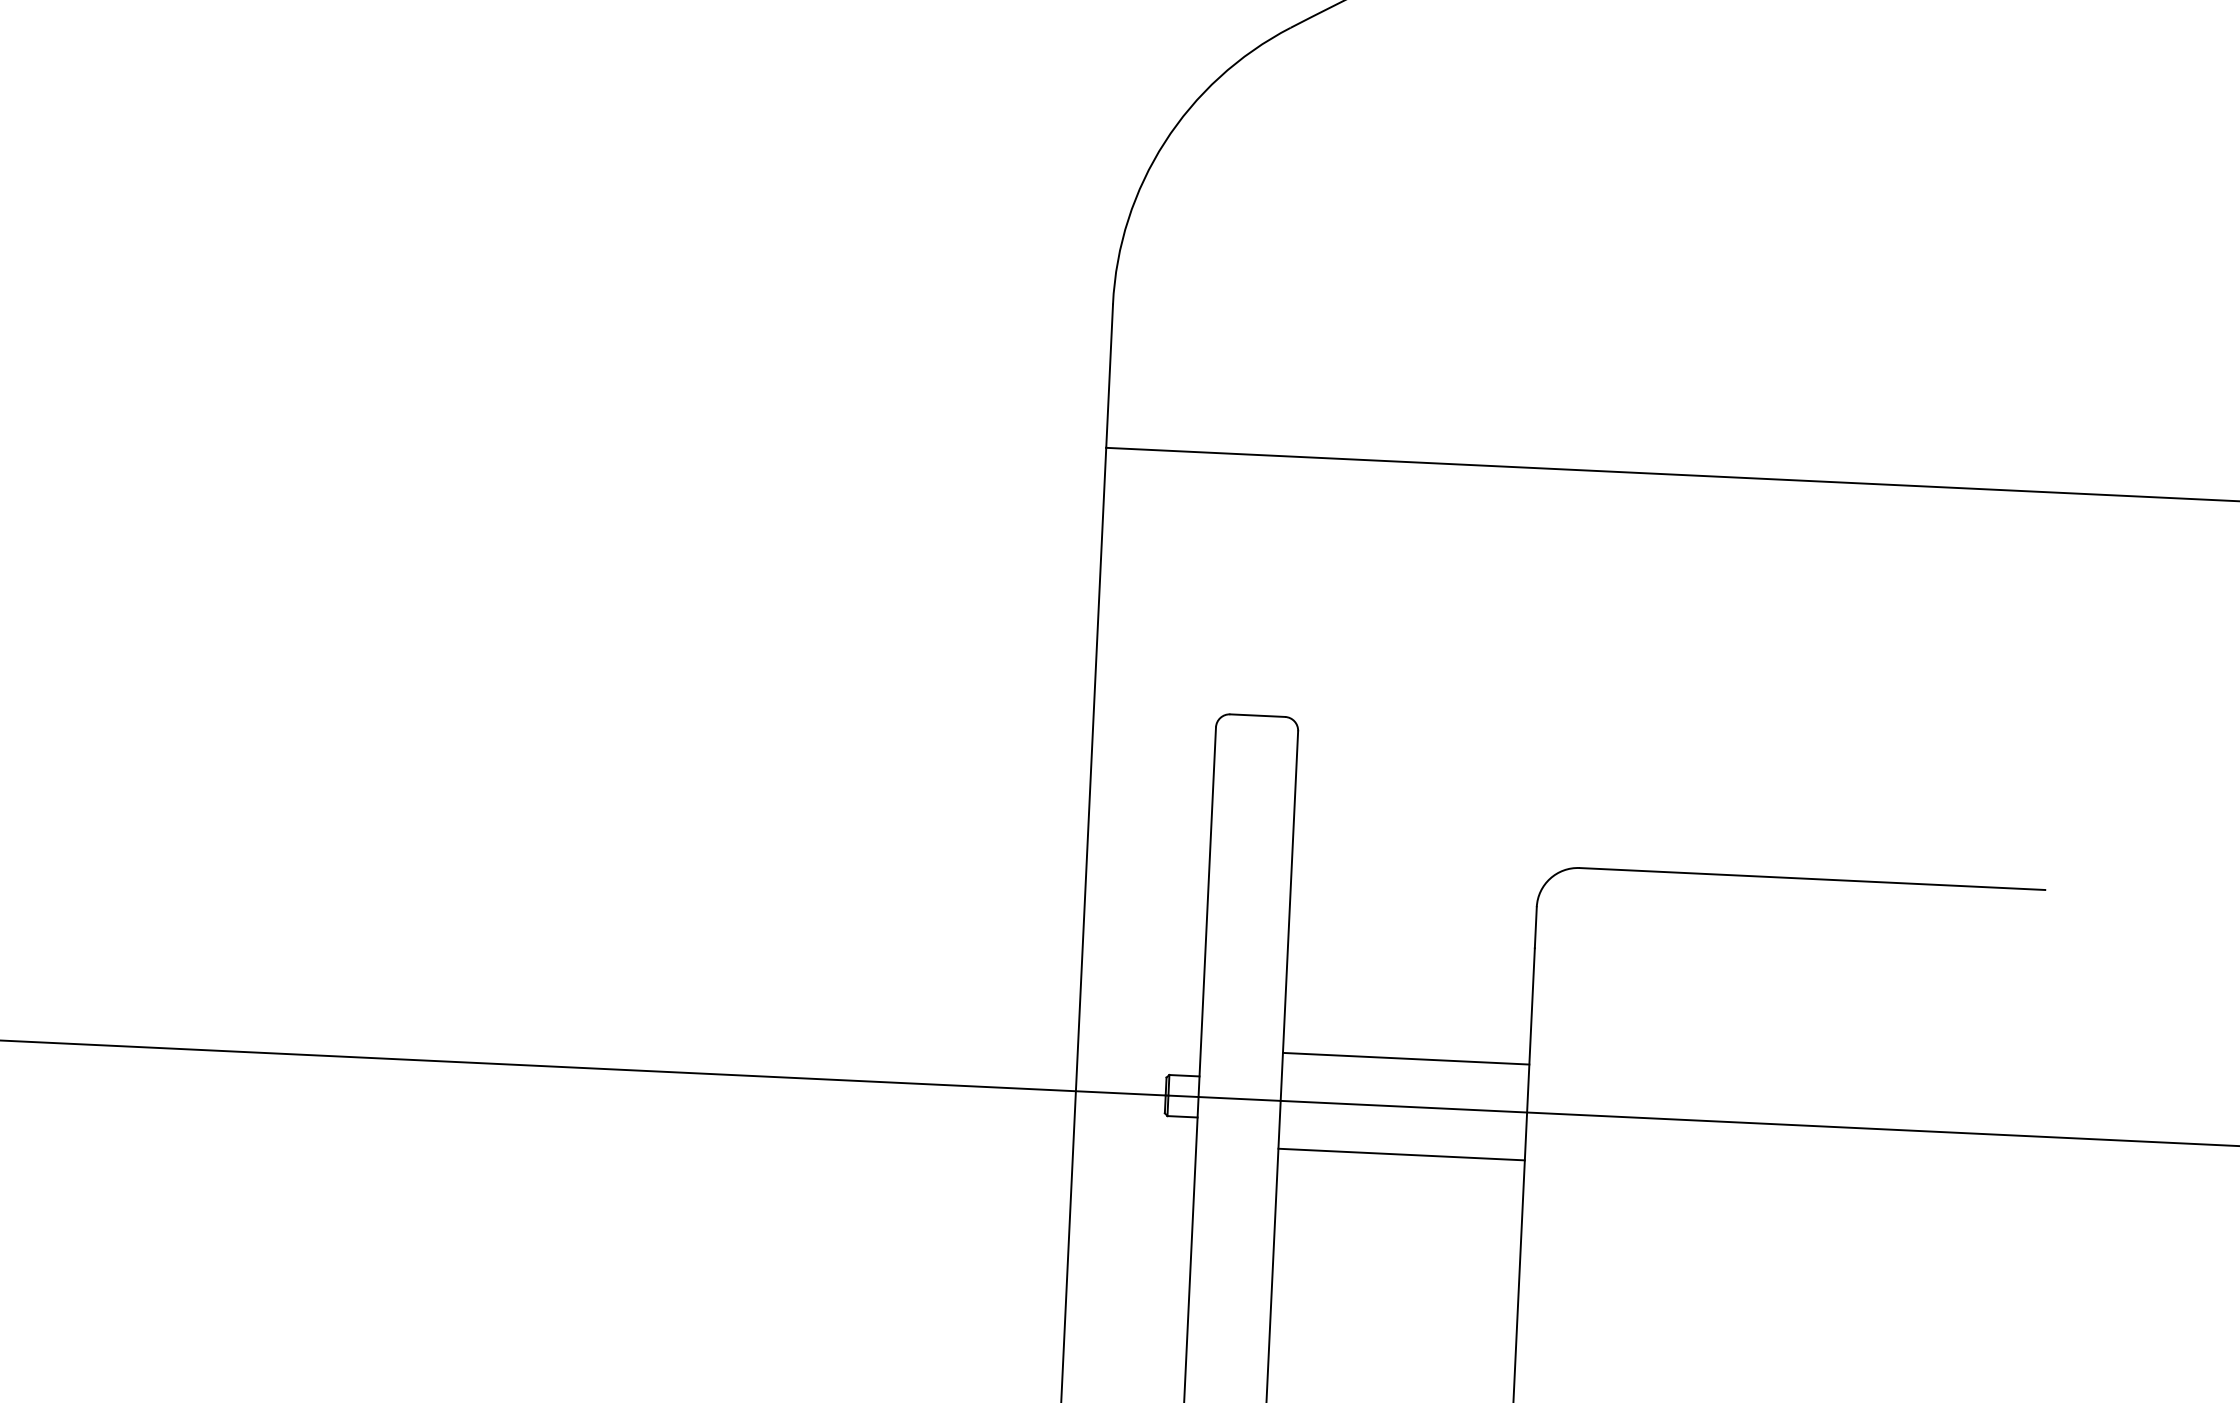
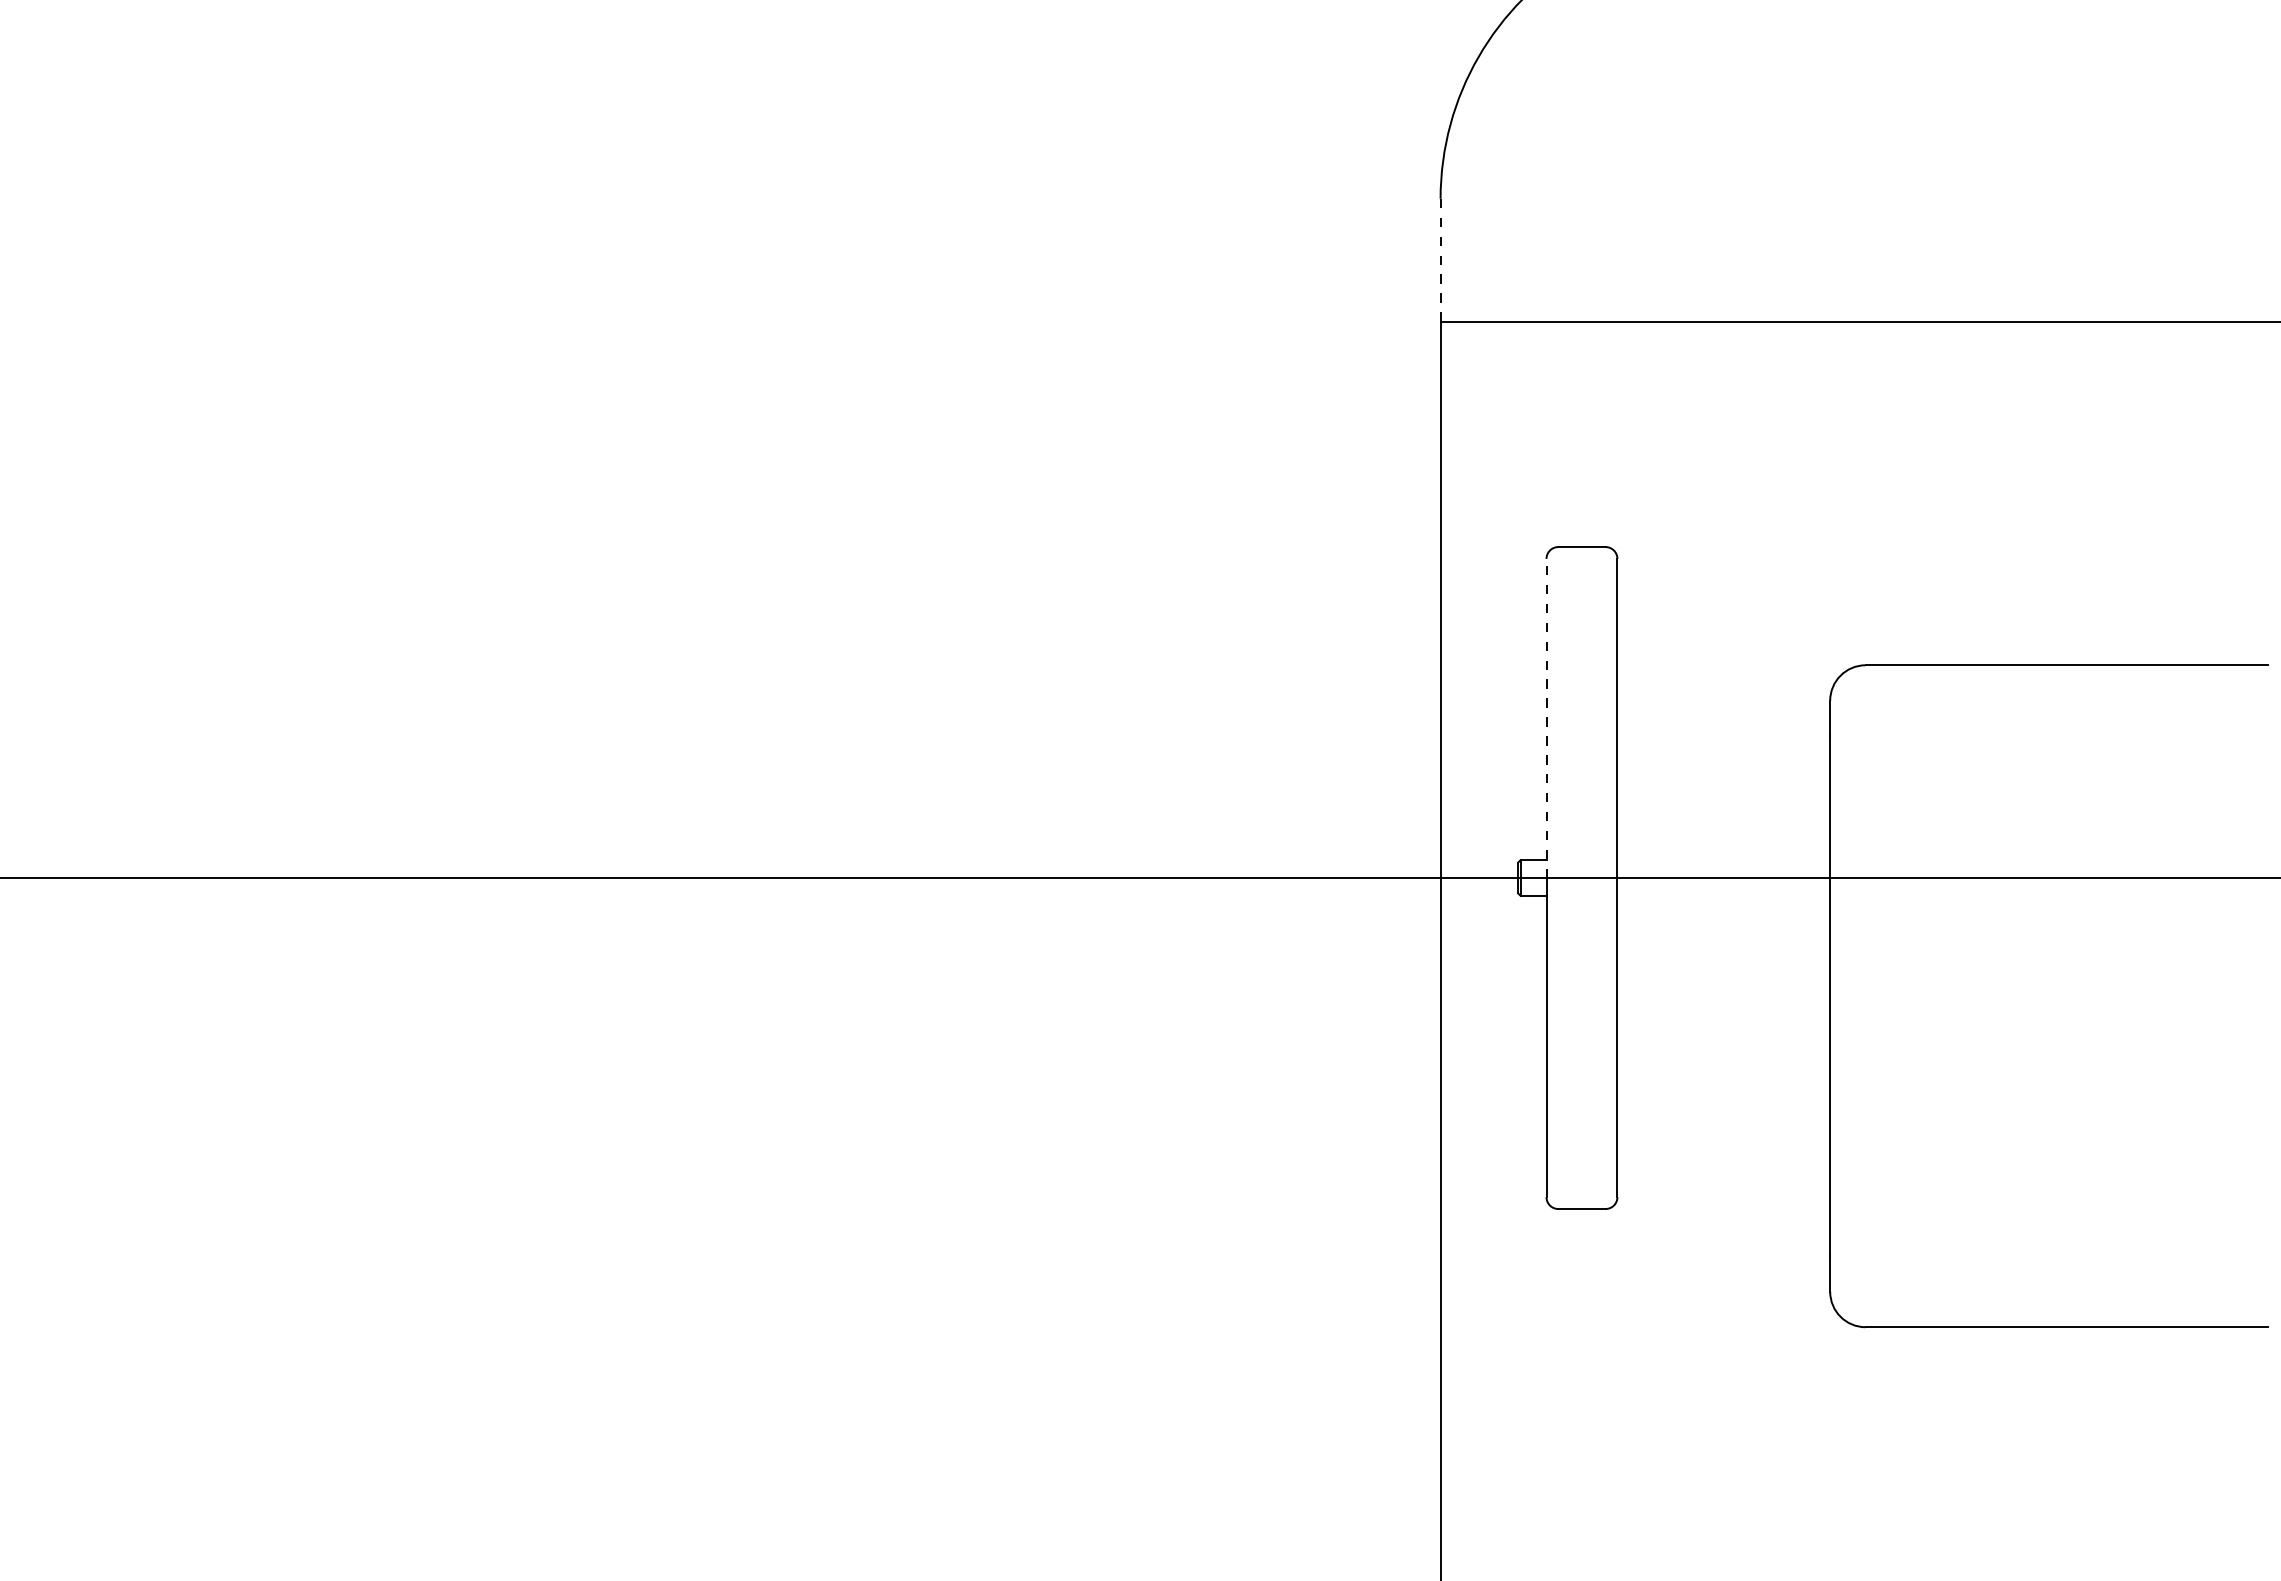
line: (1109, 376) -> (1440, 260), solid -> dashed
line: (1207, 912) -> (1546, 718), solid -> dashed
line: (1405, 1058) -> (1723, 836), removed
line: (1401, 1154) -> (1723, 919), removed

